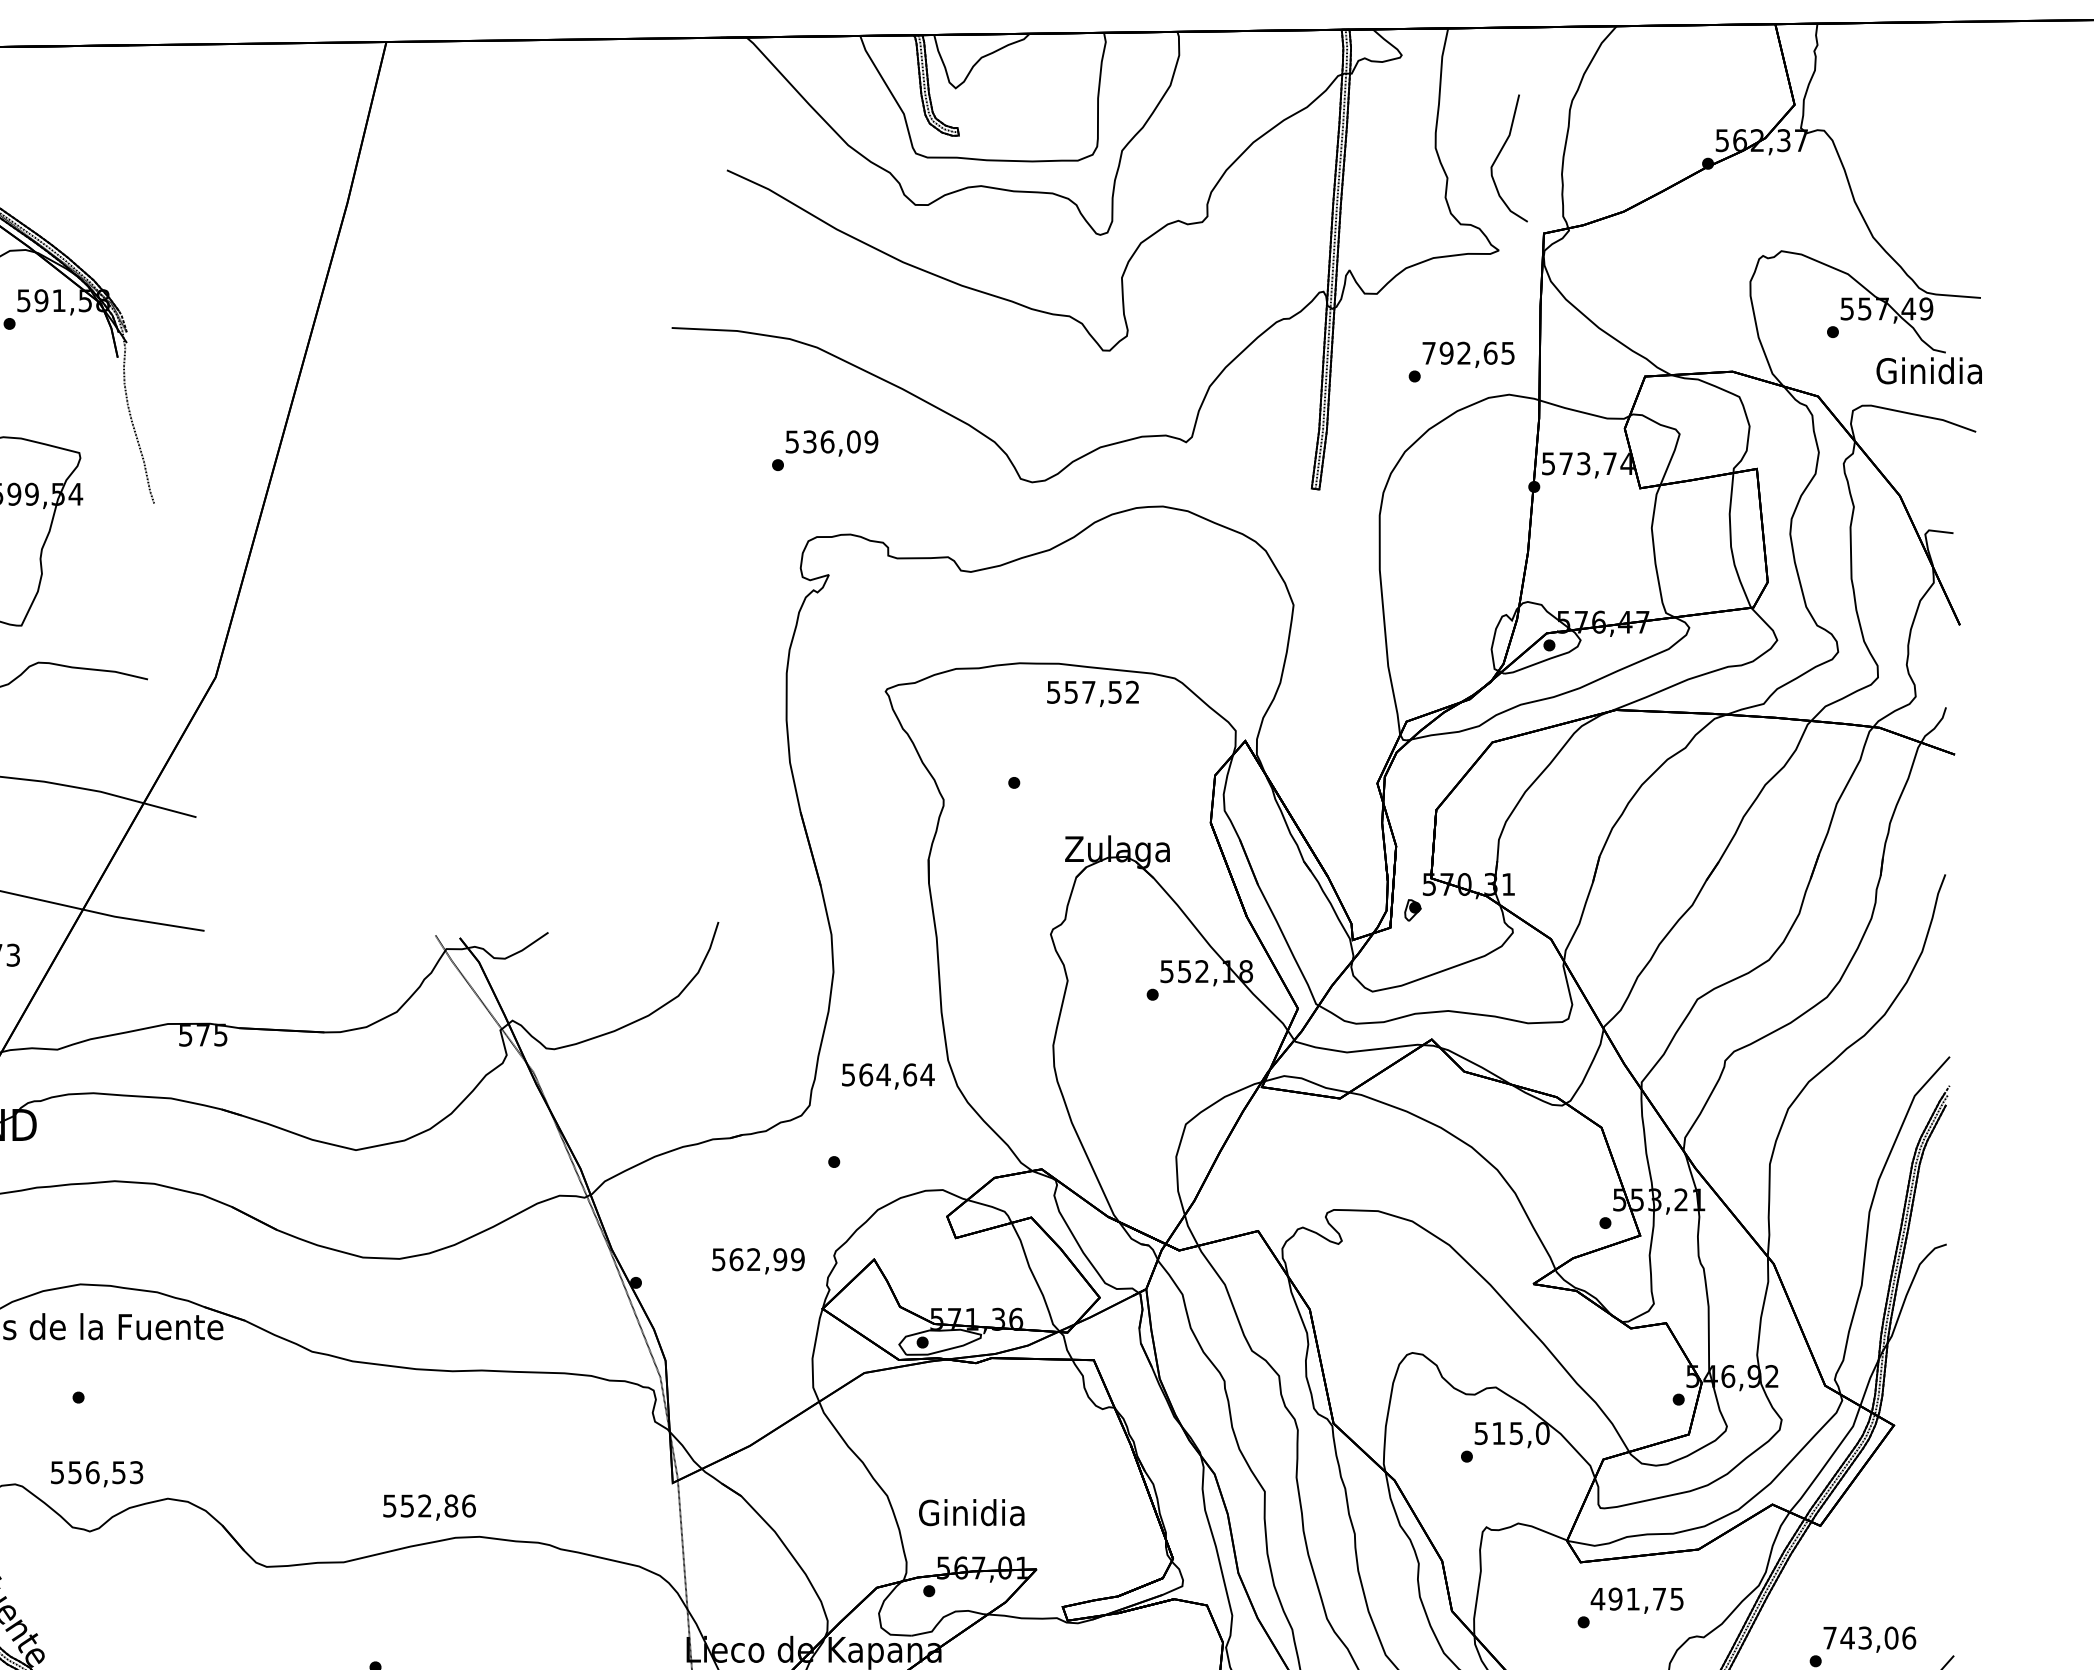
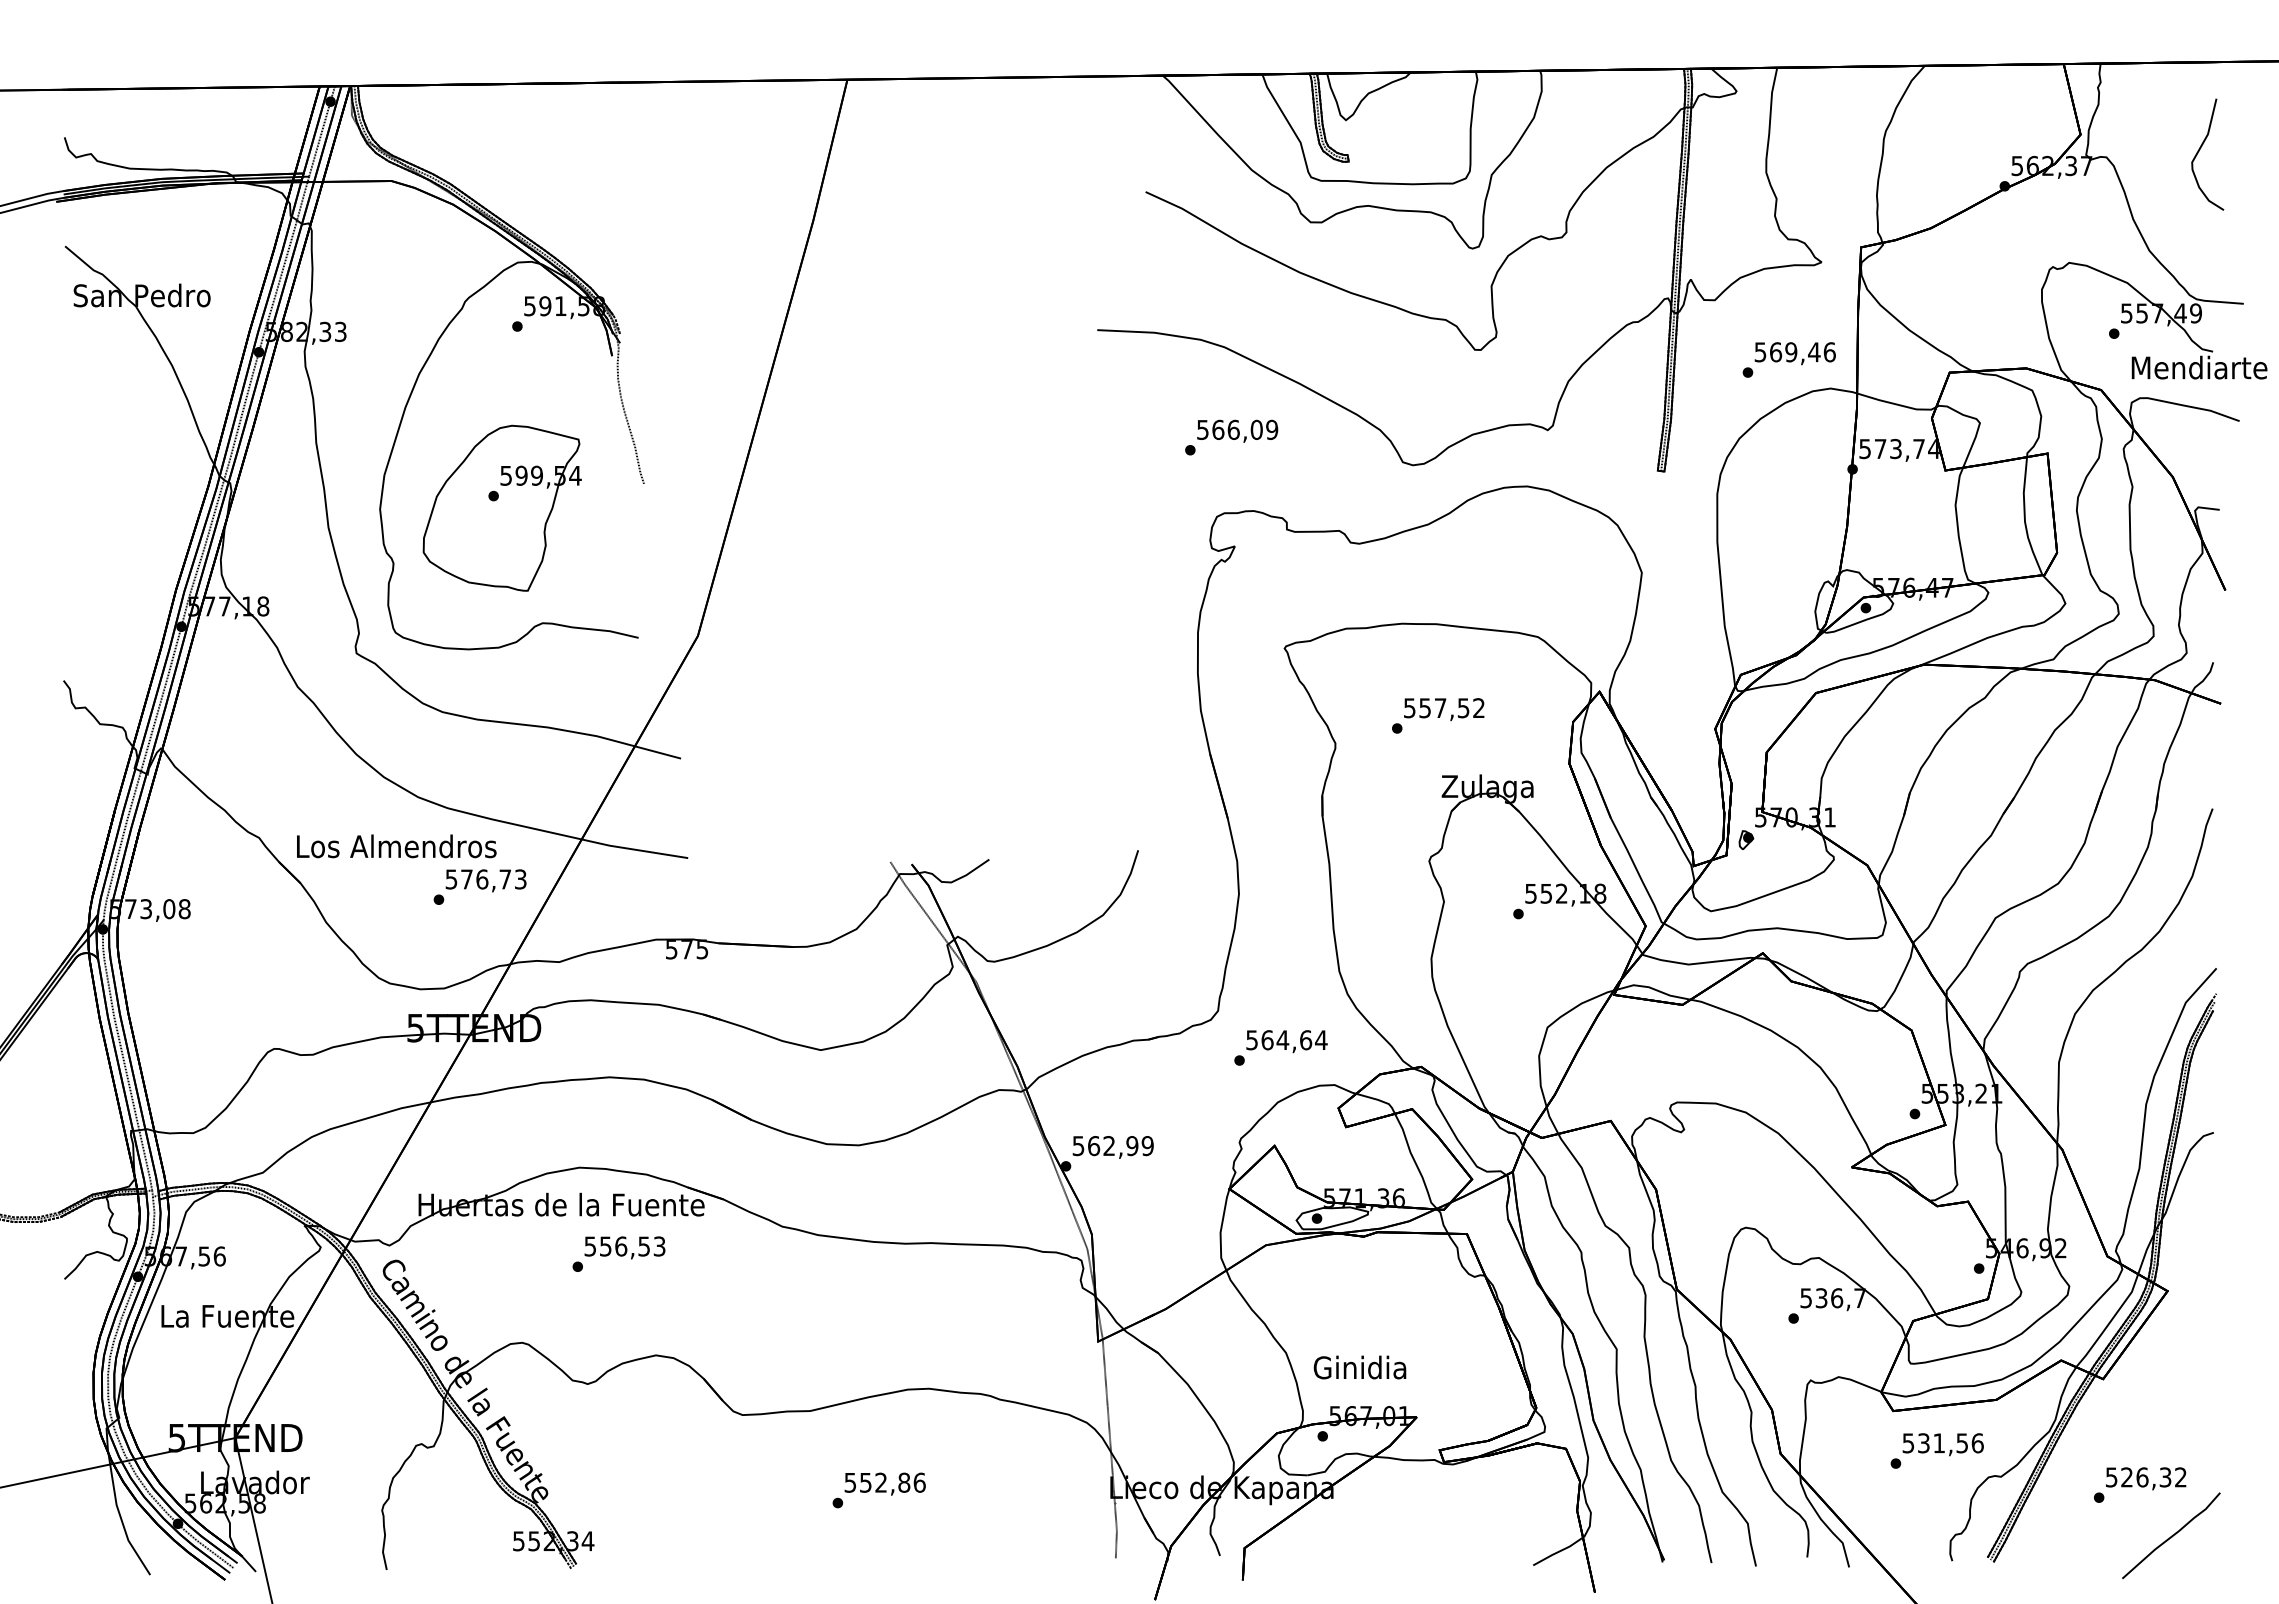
curve: (1502, 151) -> (2201, 148), moved
text: (1467, 353) -> (1794, 352), 792,65 -> 569,46
text: (1930, 370) -> (2199, 367), Ginidia -> Mendiarte
text: (810, 441) -> (1218, 429), 536,09 -> 566,09
text: (1093, 693) -> (1444, 709), moved
text: (887, 1076) -> (1286, 1041), moved
text: (757, 1261) -> (1112, 1147), moved
text: (1520, 1433) -> (1840, 1298), 515,0 -> 536,7
text: (96, 1473) -> (624, 1247), moved
text: (428, 1506) -> (884, 1483), moved
text: (1636, 1599) -> (1942, 1443), 491,75 -> 531,56
text: (1869, 1638) -> (2146, 1477), 743,06 -> 526,32

